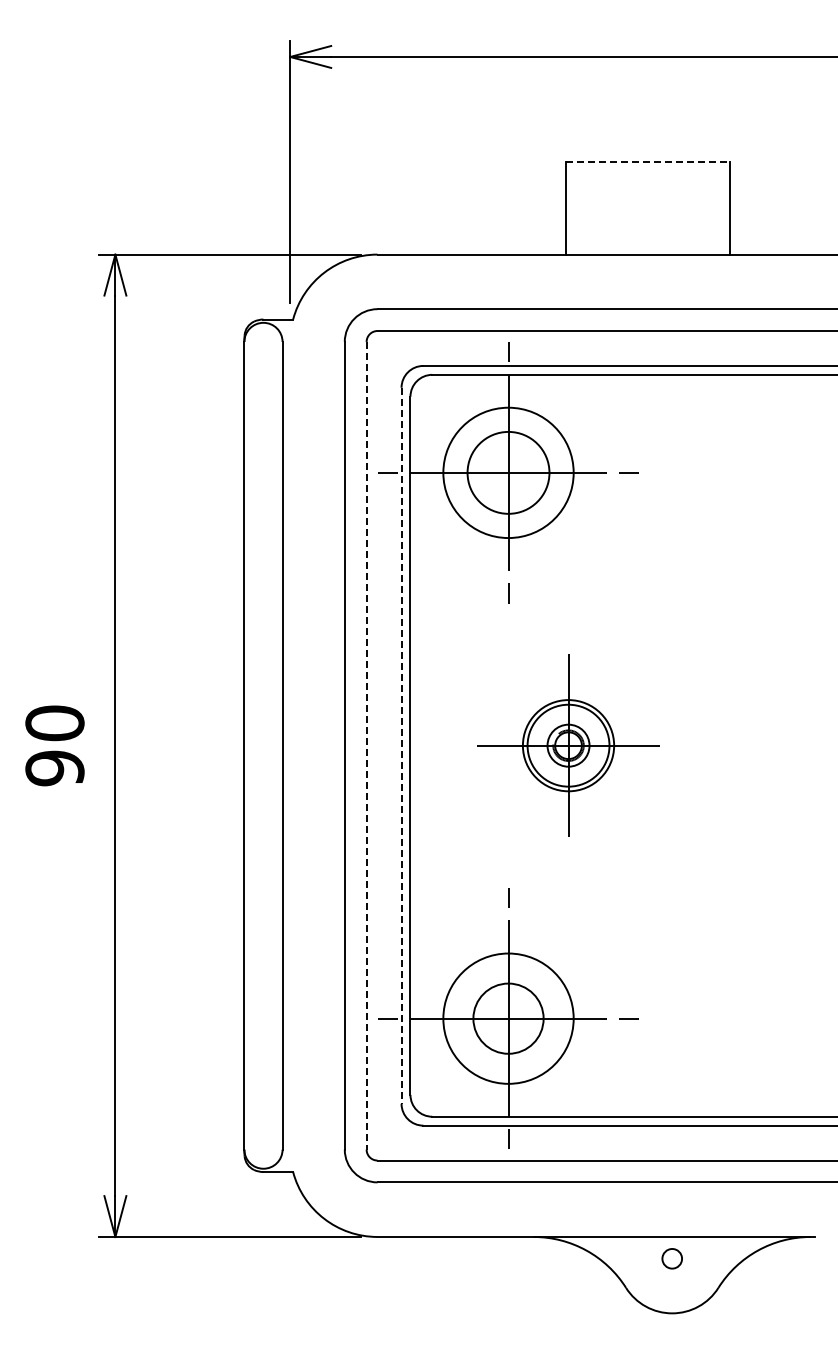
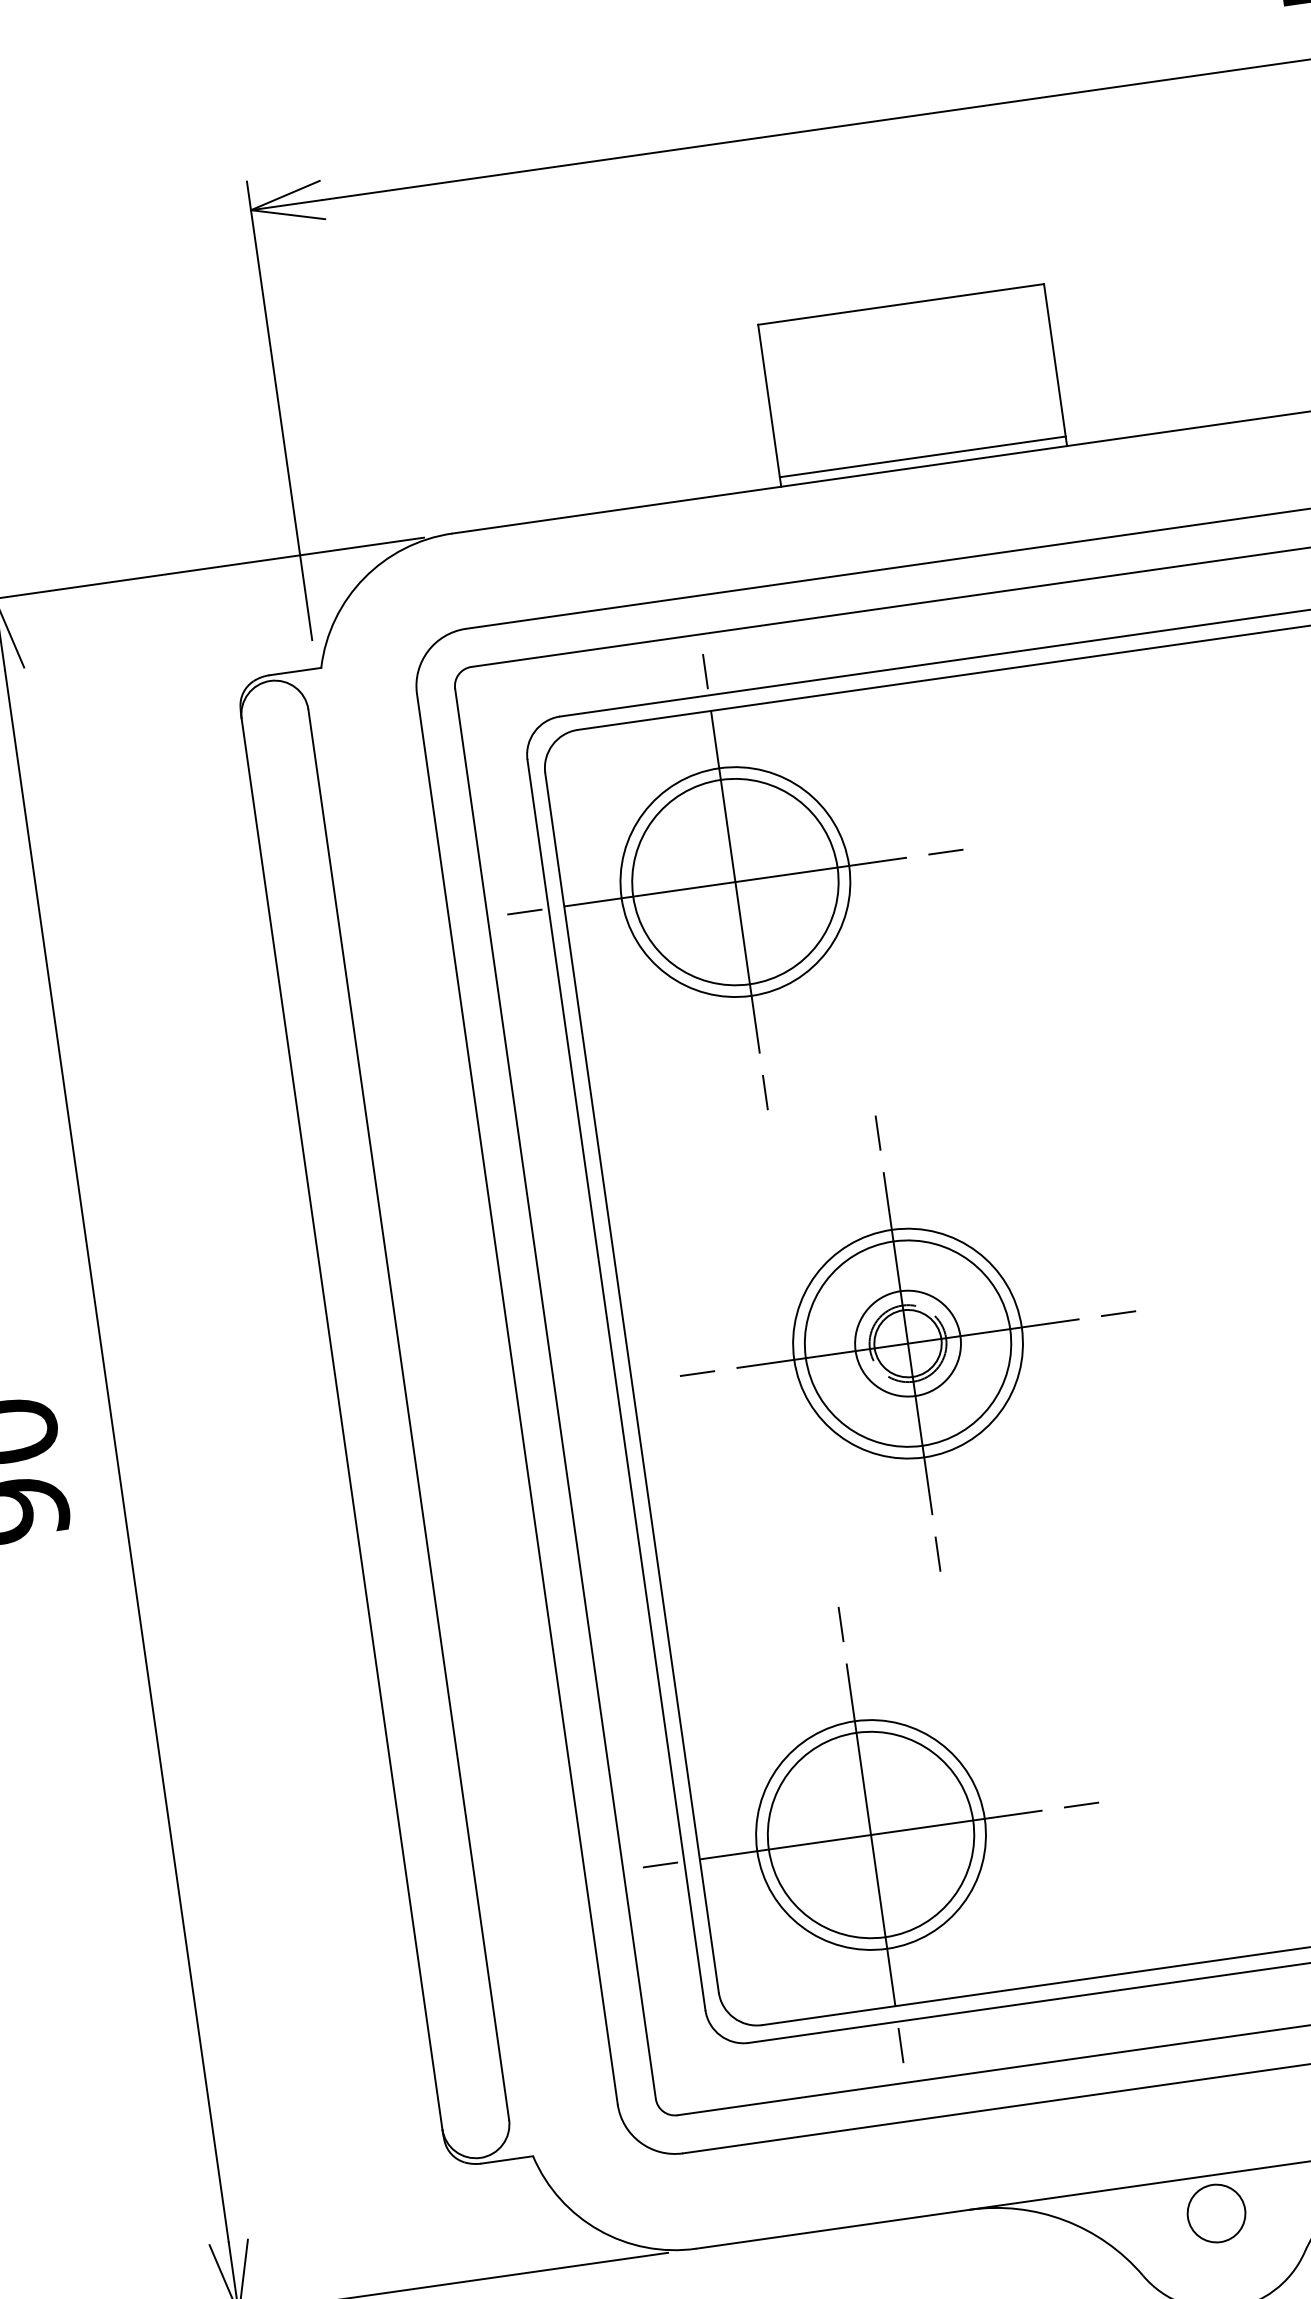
line: (647, 161) -> (900, 303), dashed -> solid
line: (647, 249) -> (922, 457), added
circle: (508, 472) -> (735, 881), size x1.43
line: (366, 745) -> (555, 1393), dashed -> solid
part: (568, 745) -> (907, 1343), size x1.43
line: (401, 746) -> (616, 1386), dashed -> solid
circle: (508, 1018) -> (870, 1834), size x1.67
circle: (671, 1258) -> (1215, 2213), size x1.67

